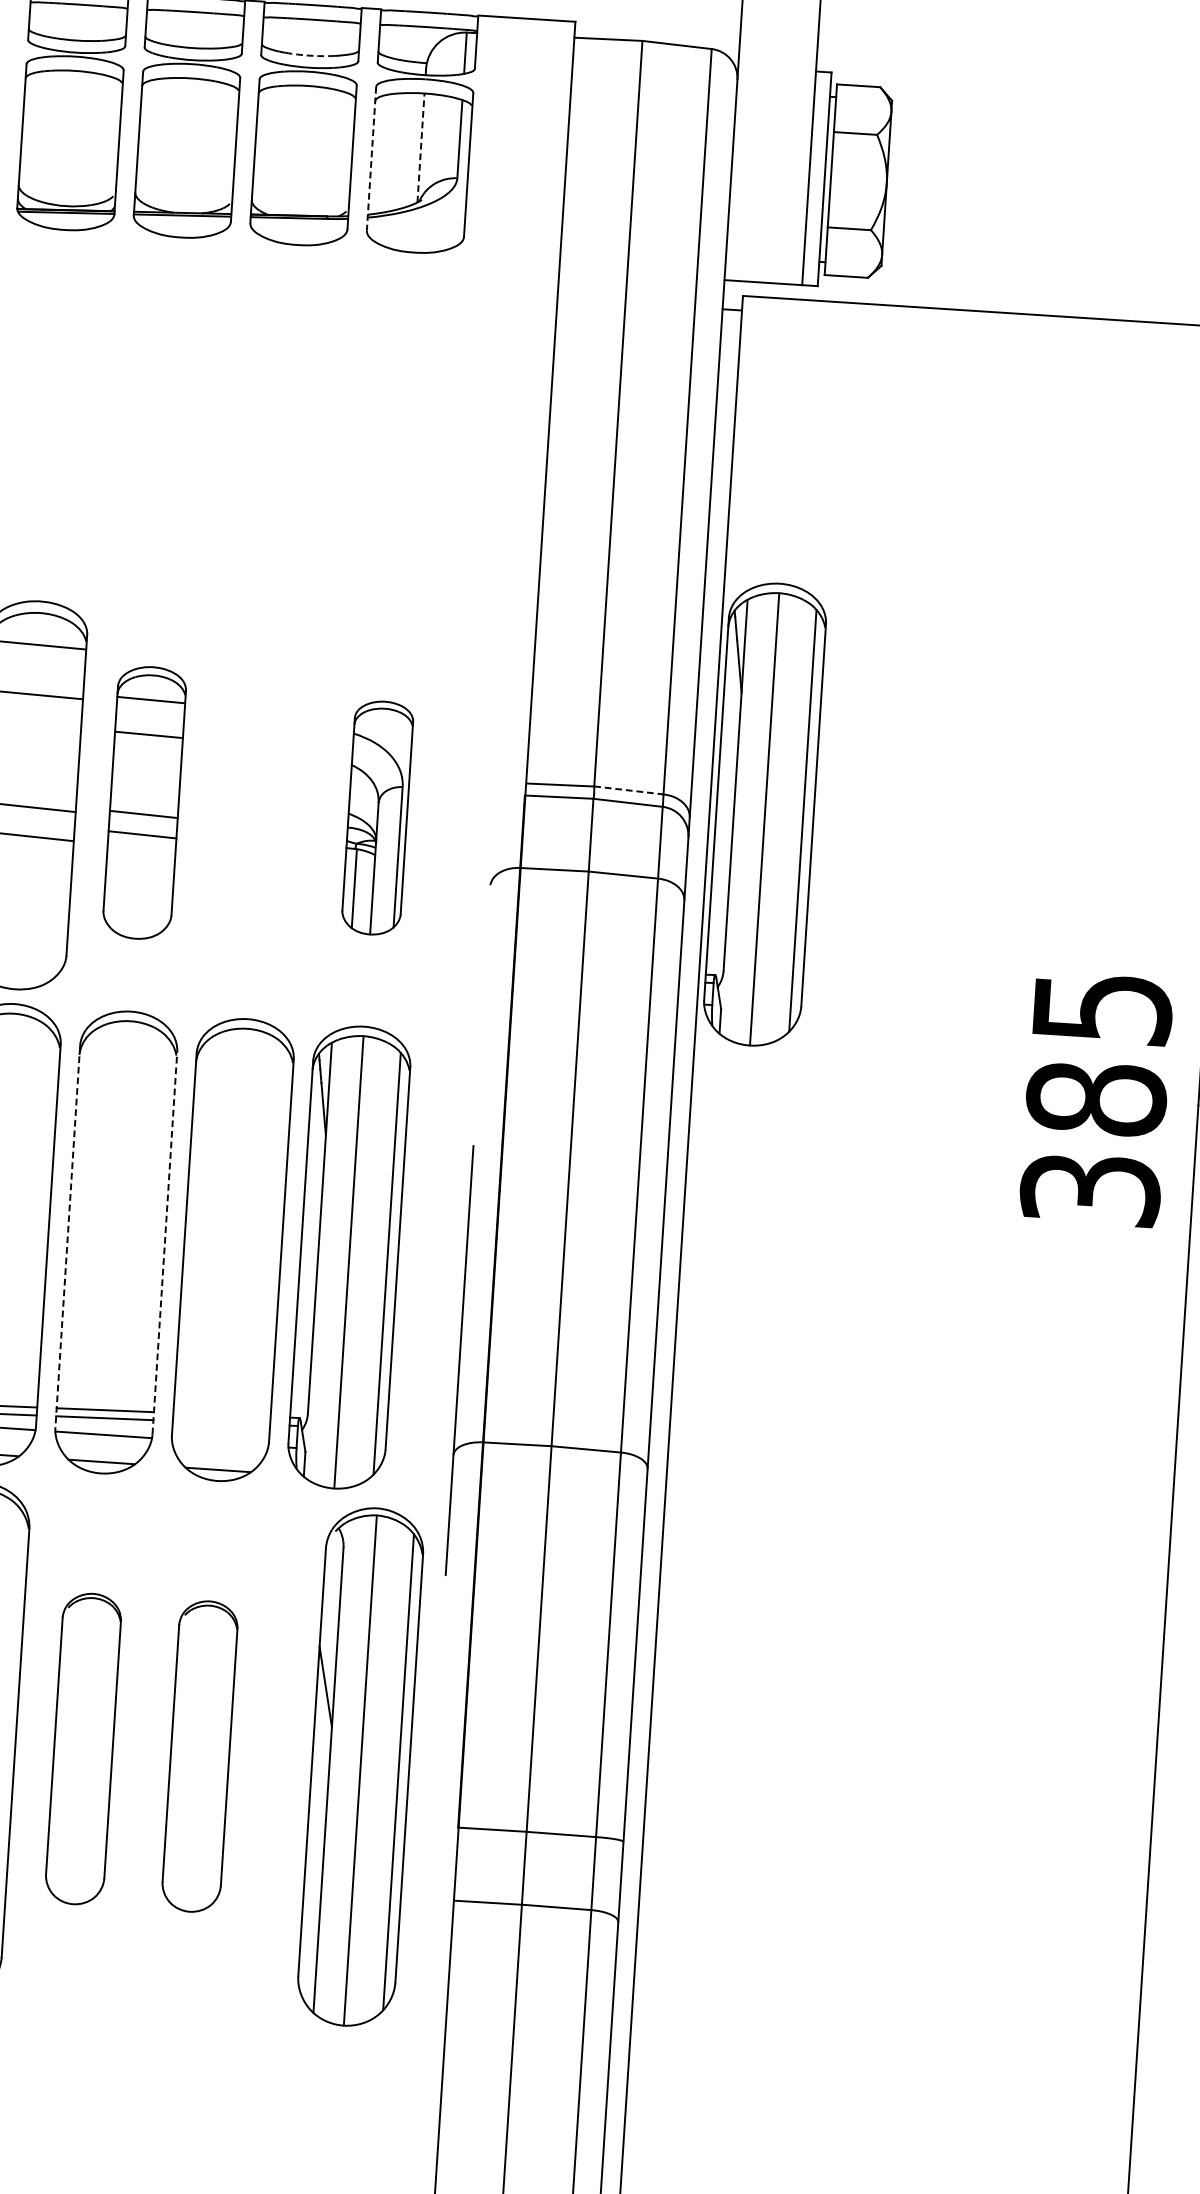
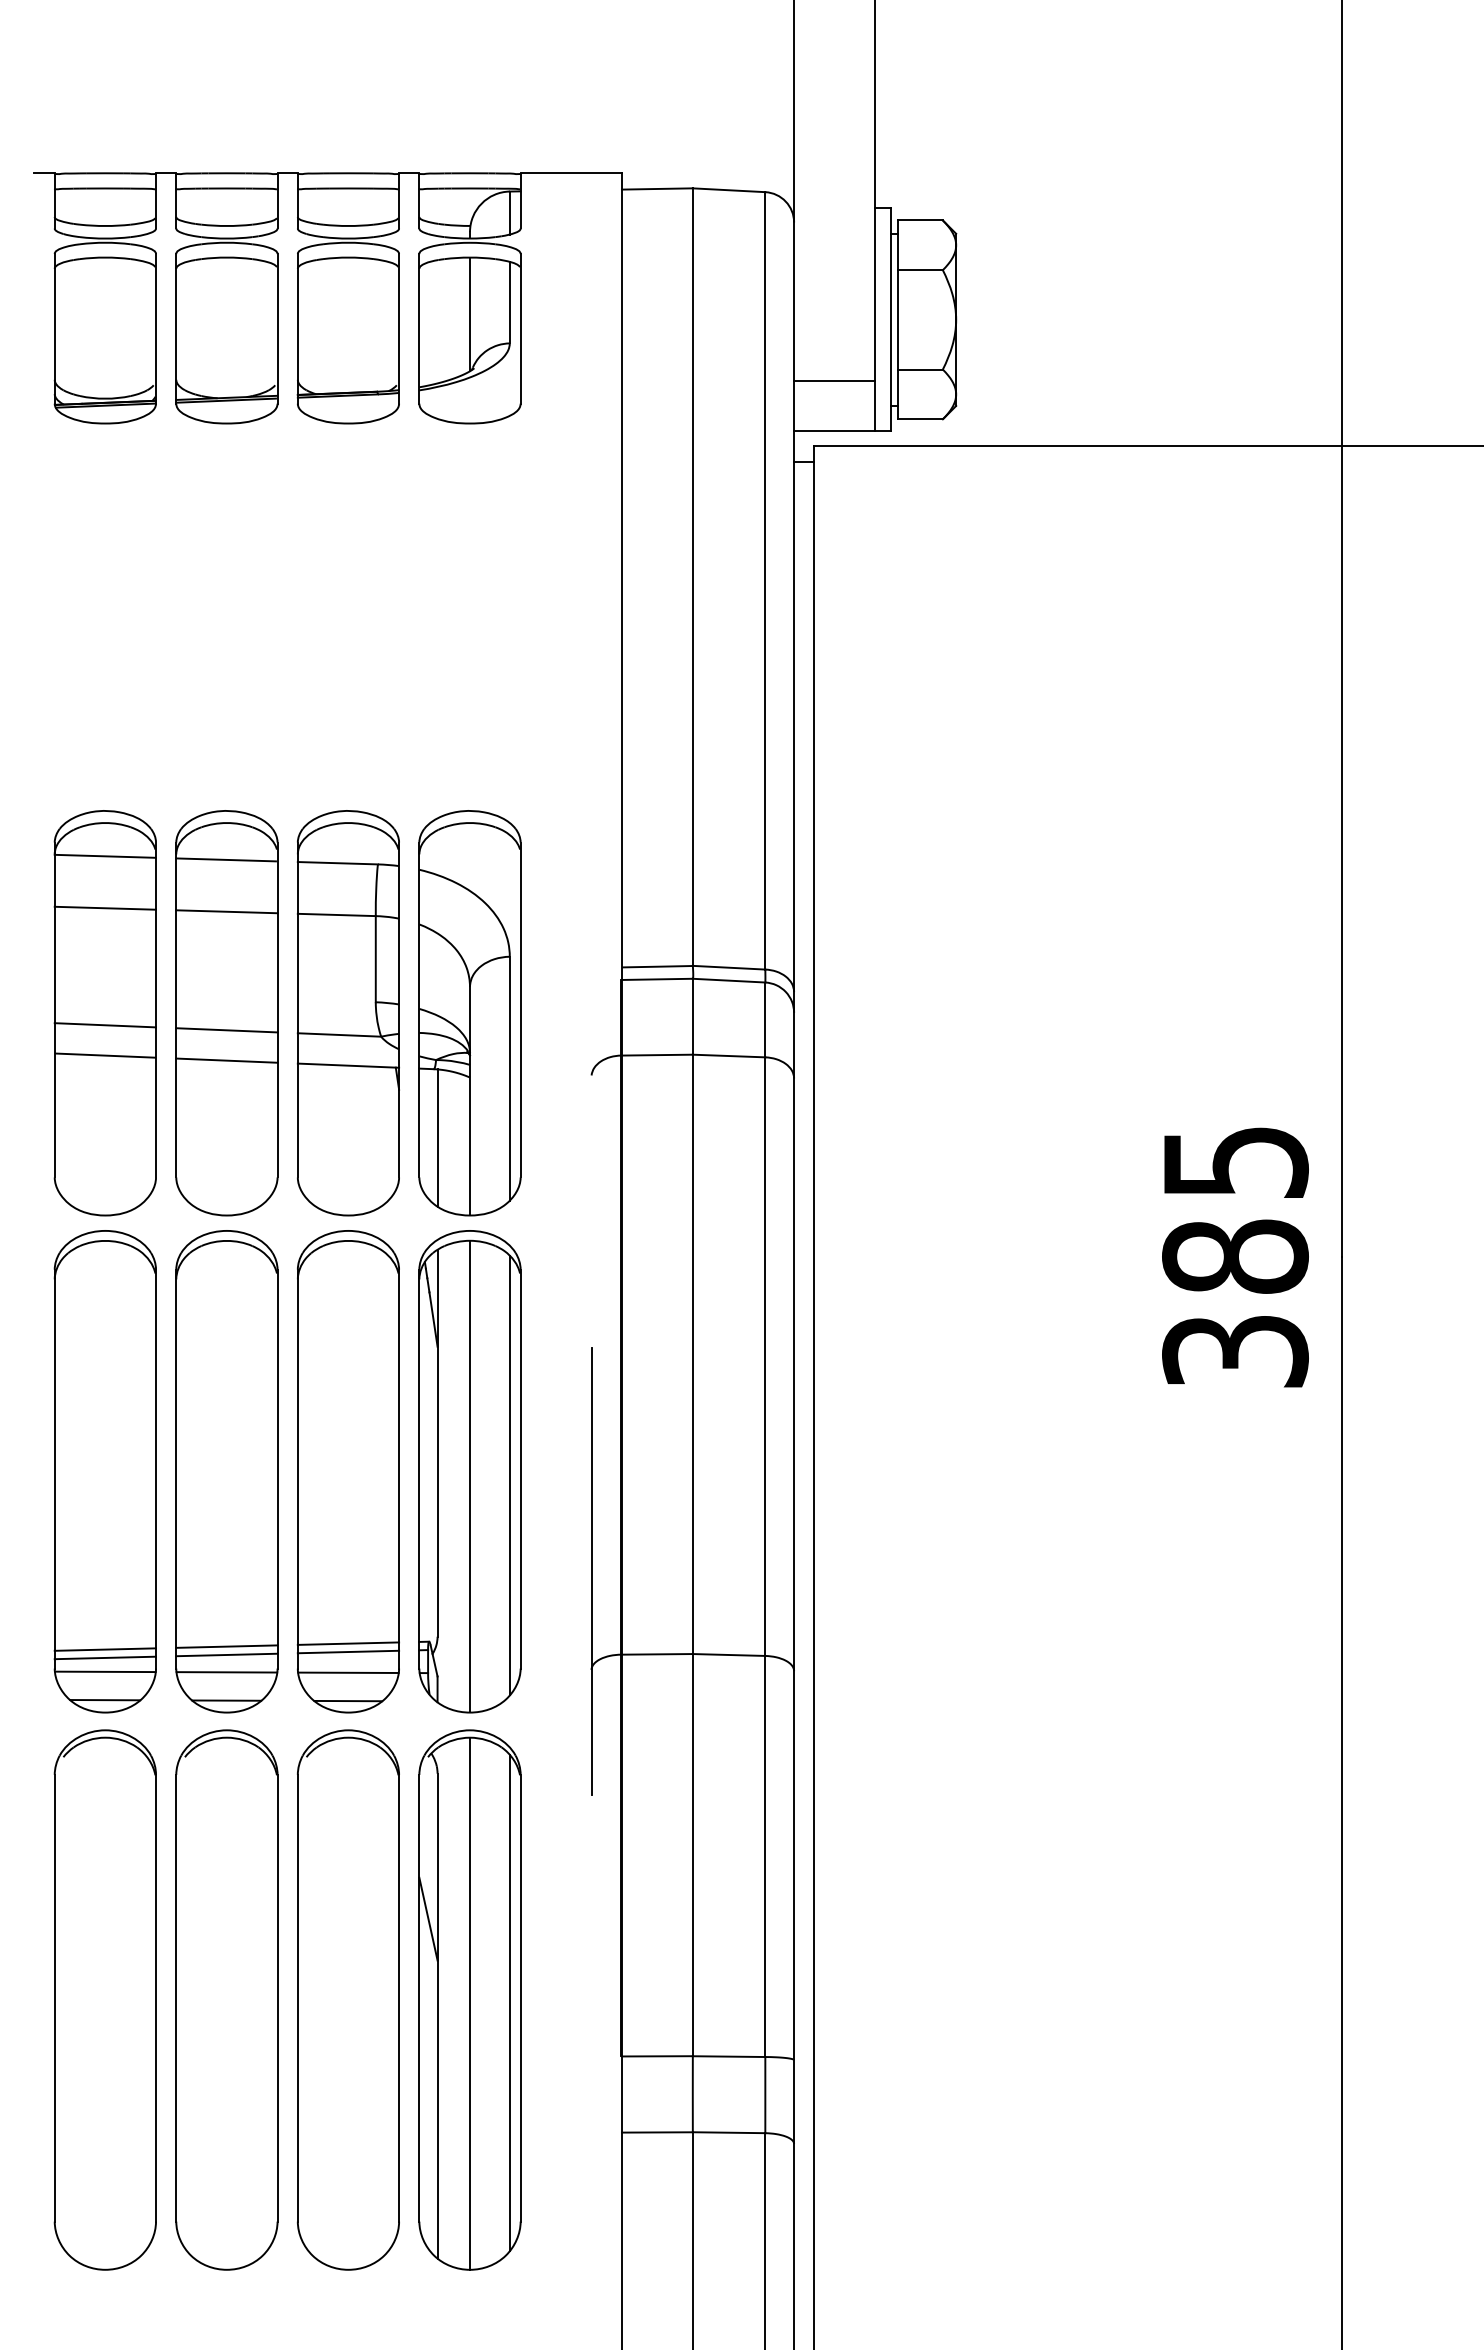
arc: (309, 56) -> (348, 226), dashed -> solid
line: (421, 148) -> (470, 314), dashed -> solid
line: (371, 158) -> (419, 328), dashed -> solid
line: (766, 233) -> (834, 380), added
line: (629, 790) -> (729, 967), dashed -> solid
part: (144, 803) -> (226, 1013), size x1.43
part: (260, 810) -> (347, 1013), added
part: (764, 814) -> (871, 983), removed
part: (377, 818) -> (469, 1013), size x1.67
line: (67, 1237) -> (176, 1469), dashed -> solid
line: (164, 1242) -> (277, 1468), dashed -> solid
line: (222, 1414) -> (348, 1643), added
line: (221, 1422) -> (348, 1651), added
line: (220, 1442) -> (348, 1672), added
part: (83, 1748) -> (226, 1999), size x1.67
part: (200, 1756) -> (348, 1999), size x1.67
part: (360, 1766) -> (469, 1999), moved

